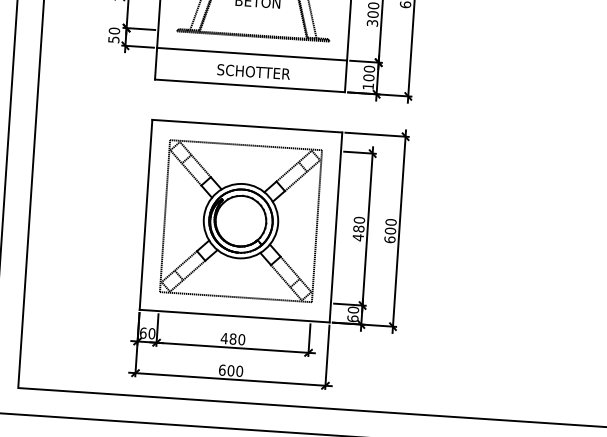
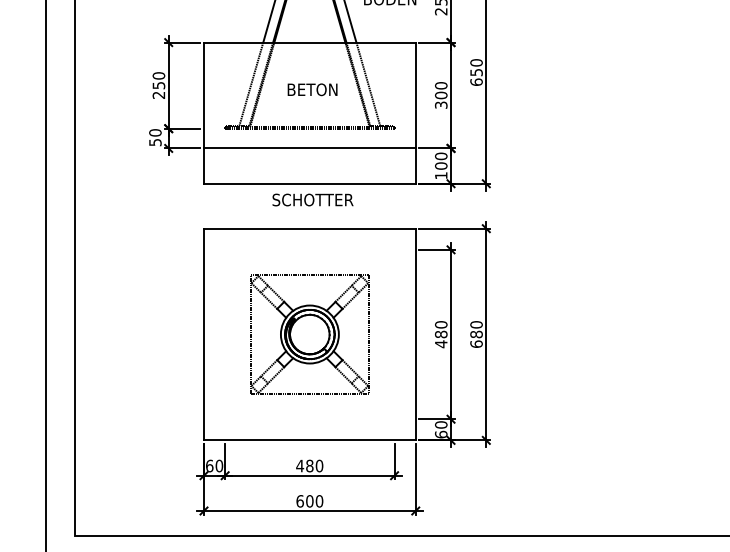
text: (253, 71) -> (312, 199), moved
part: (240, 221) -> (309, 334), size x0.7
text: (390, 231) -> (476, 334), 600 -> 680

